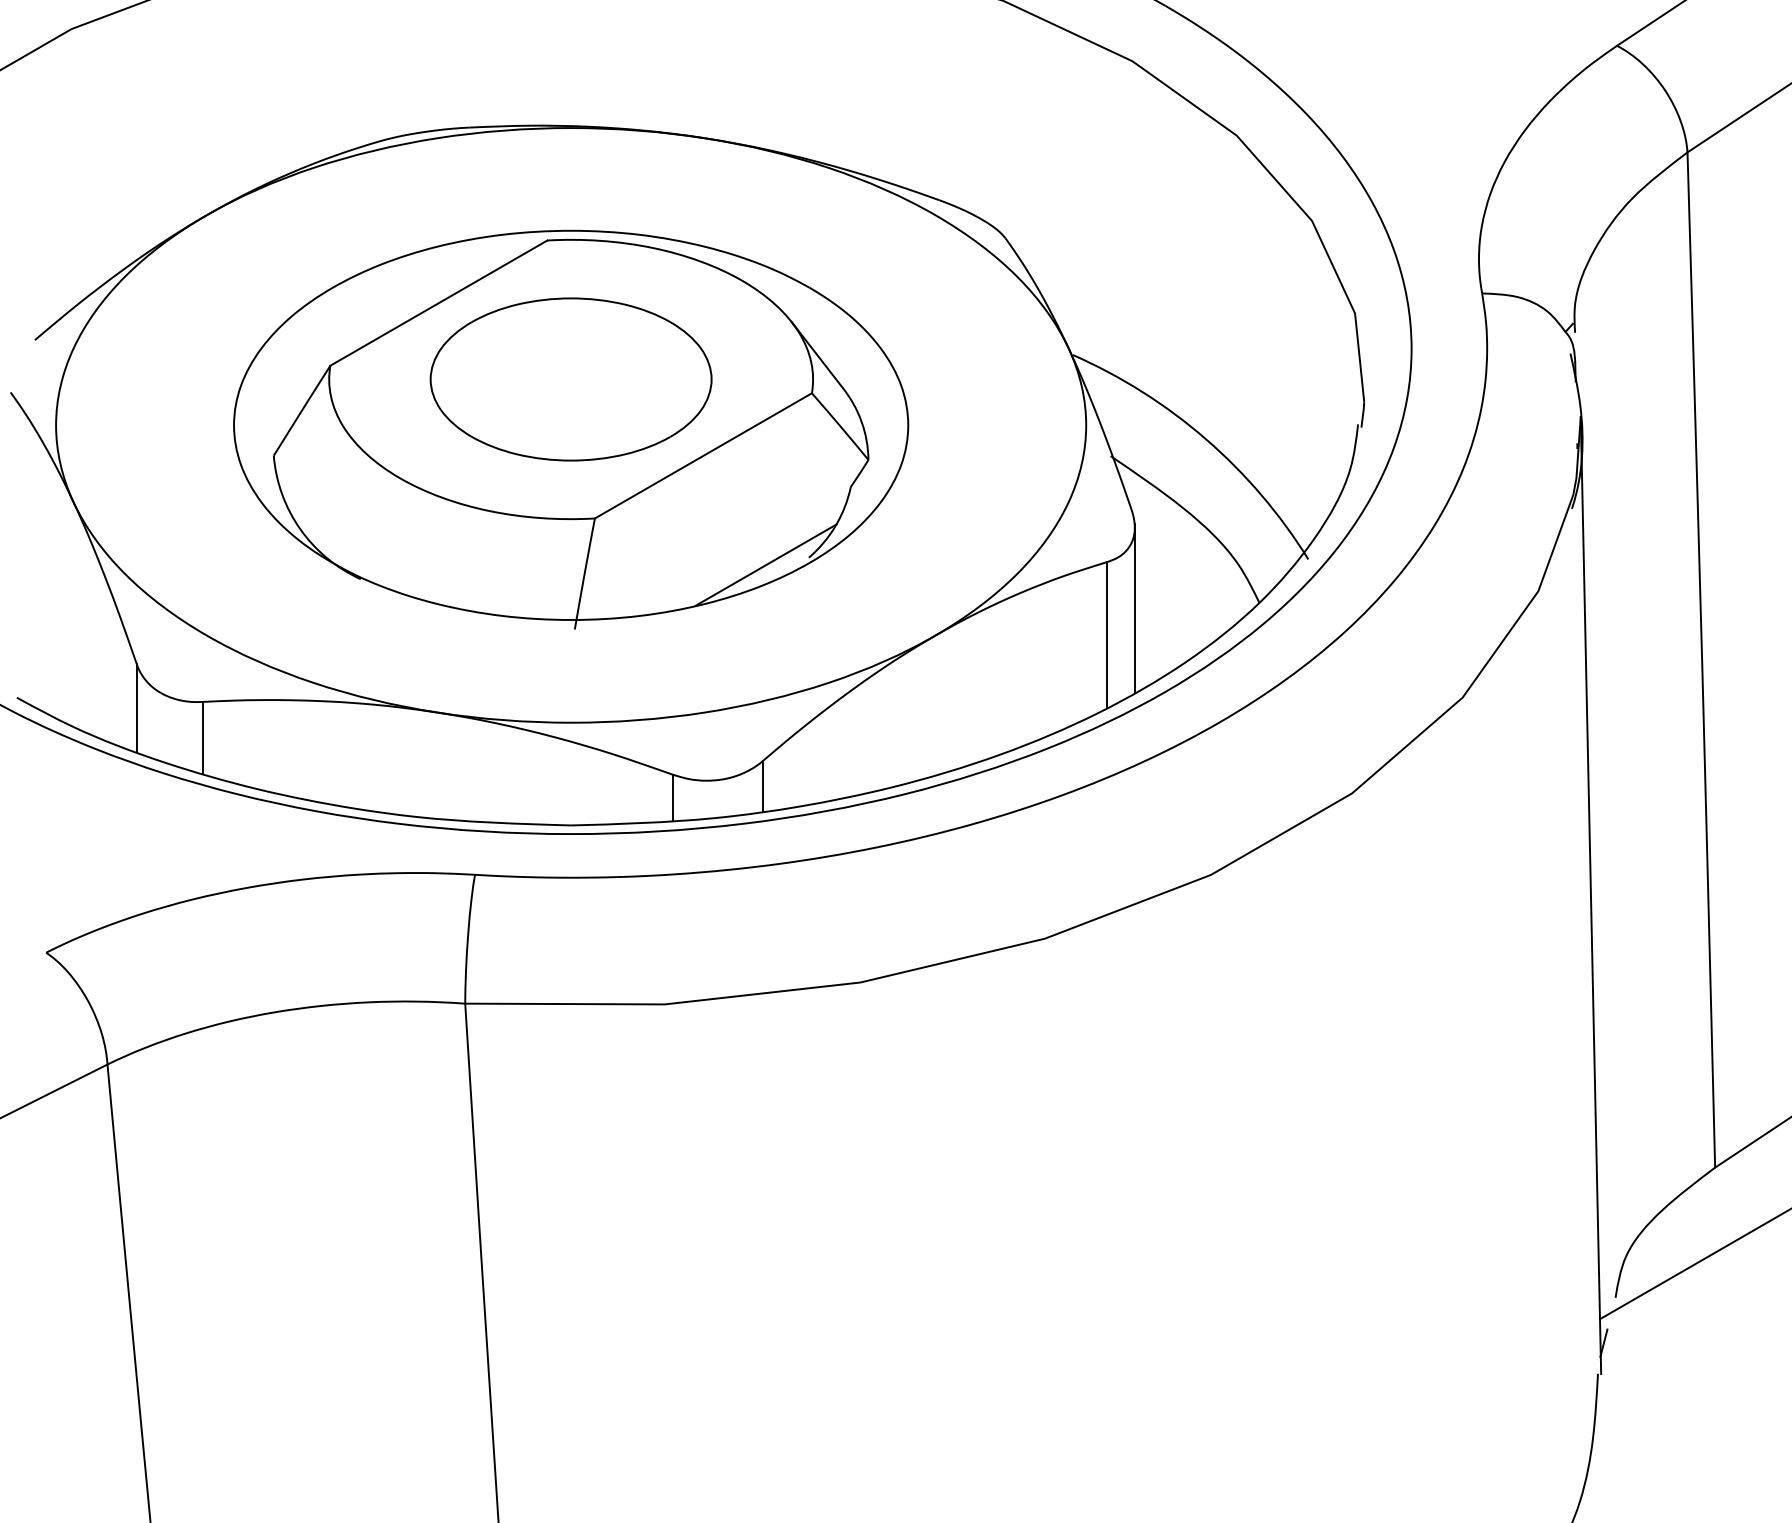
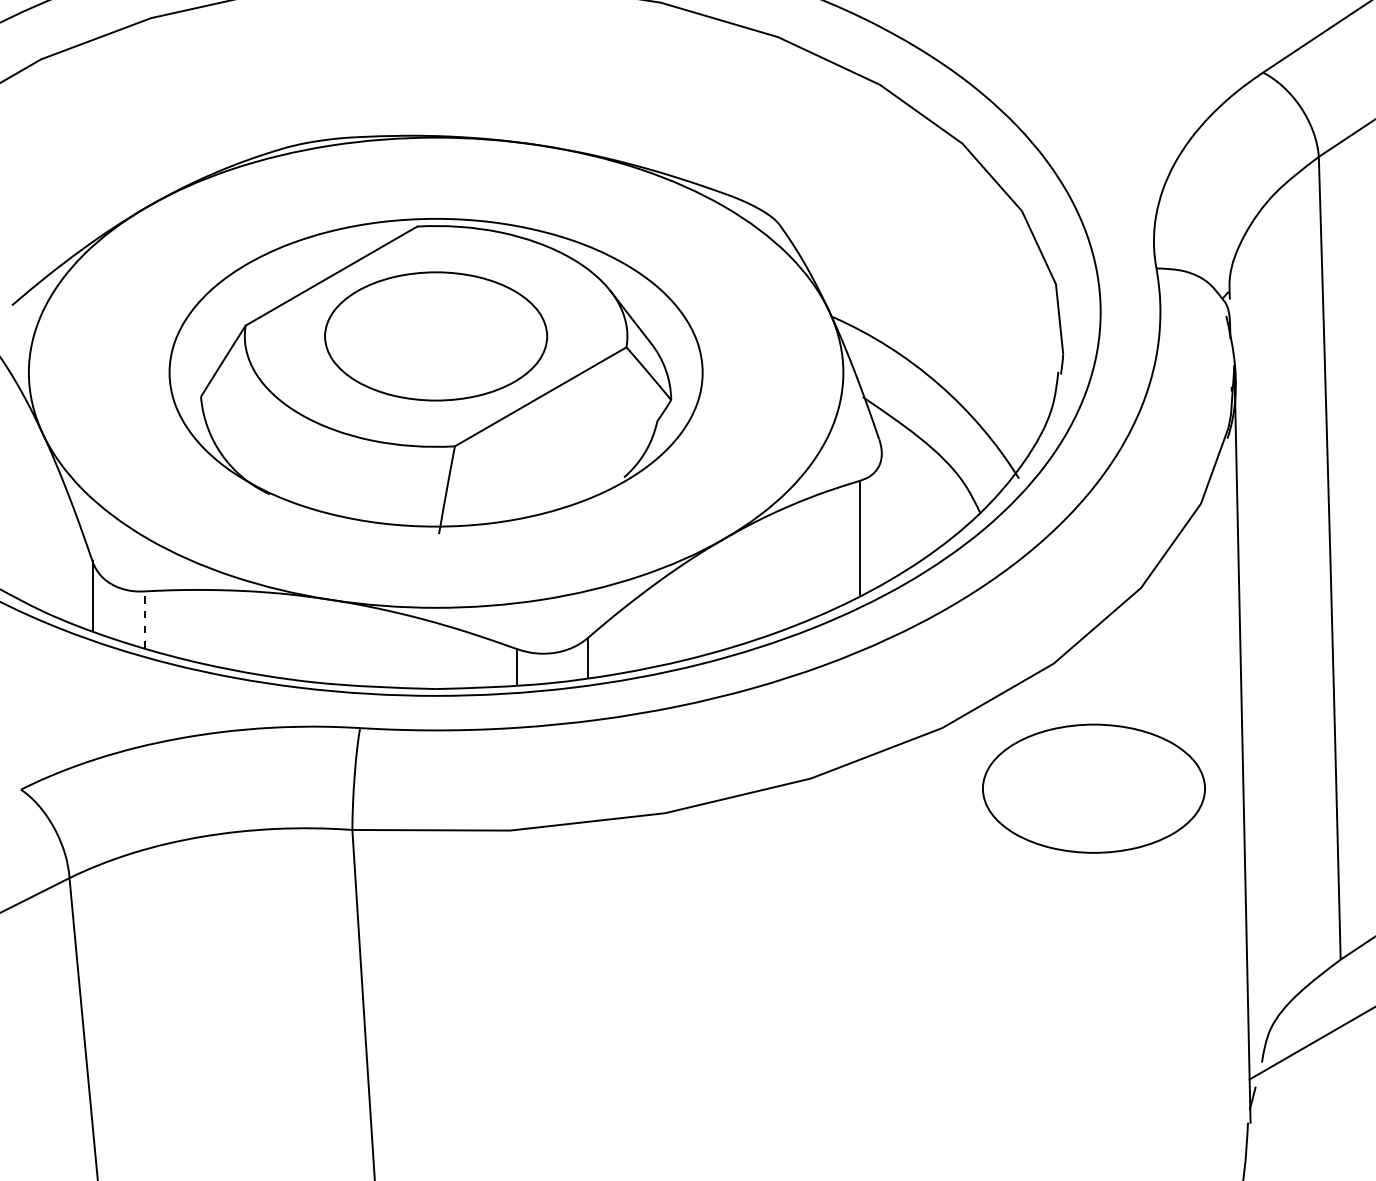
line: (765, 564) -> (589, 482), removed
line: (1134, 607) -> (881, 516), removed
line: (202, 737) -> (144, 619), solid -> dashed
part: (1402, 951) -> (1093, 788), added

